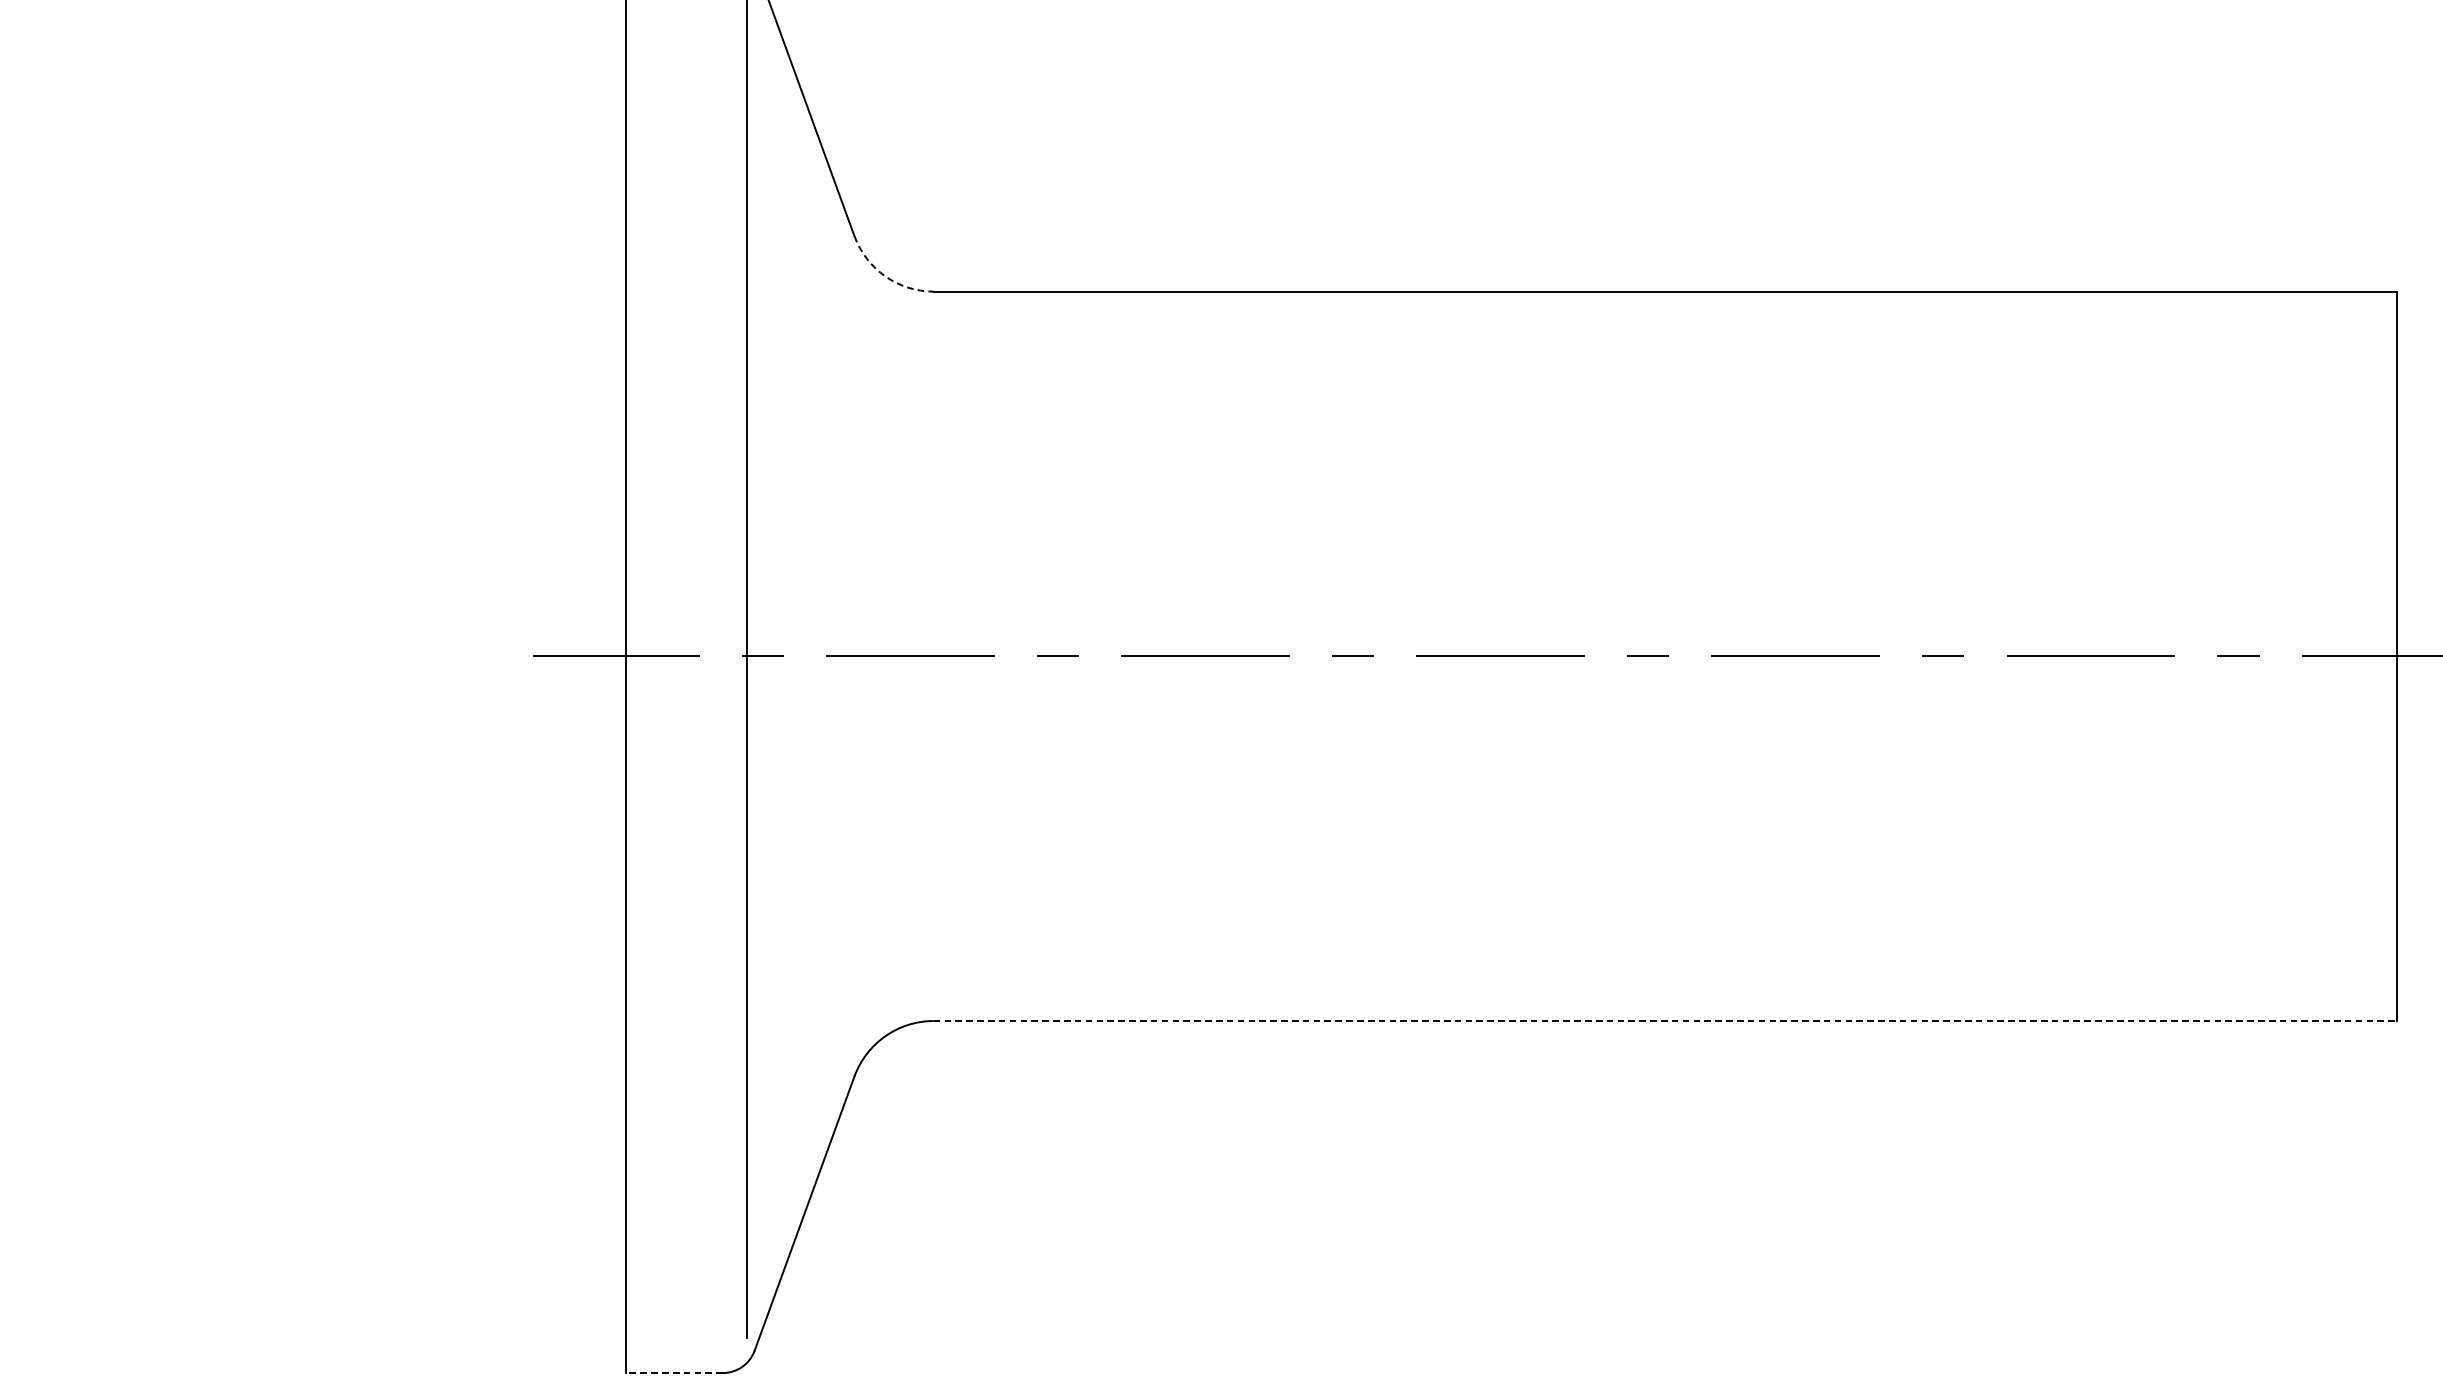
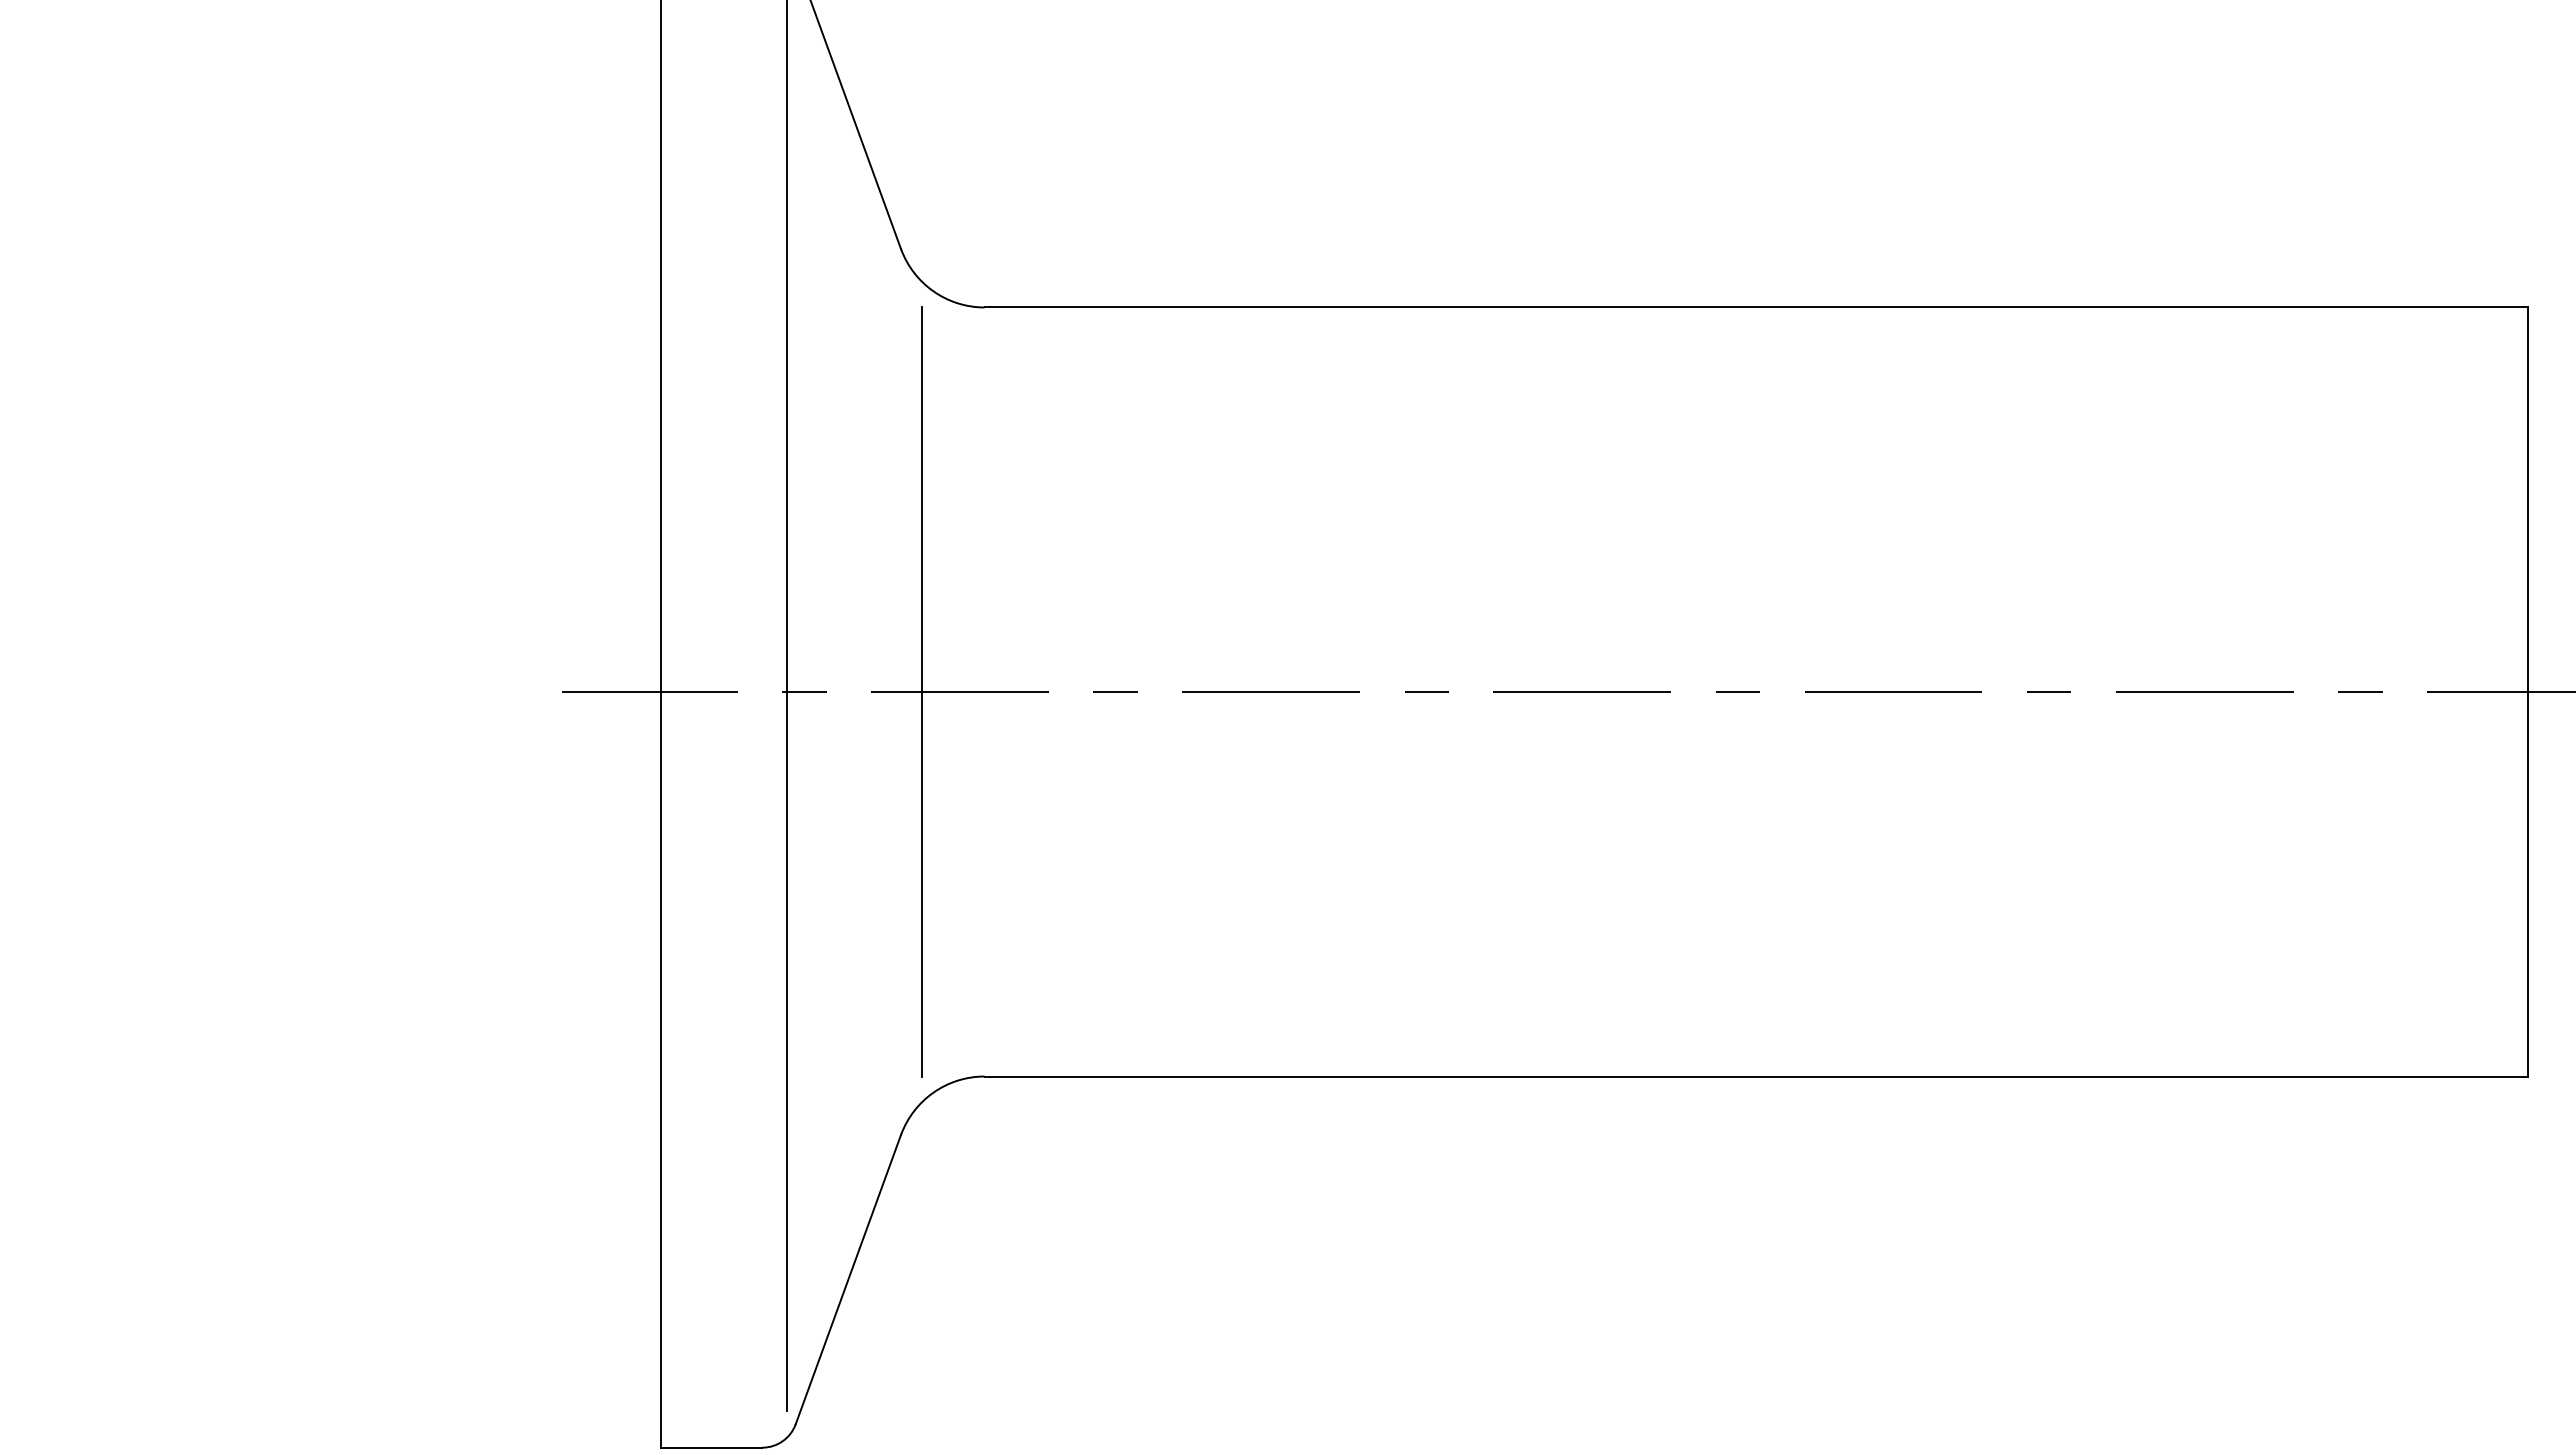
arc: (885, 276) -> (933, 291), dashed -> solid
line: (874, 655) -> (922, 691), added
line: (1665, 1020) -> (1756, 1076), dashed -> solid
line: (674, 1372) -> (711, 1447), dashed -> solid

